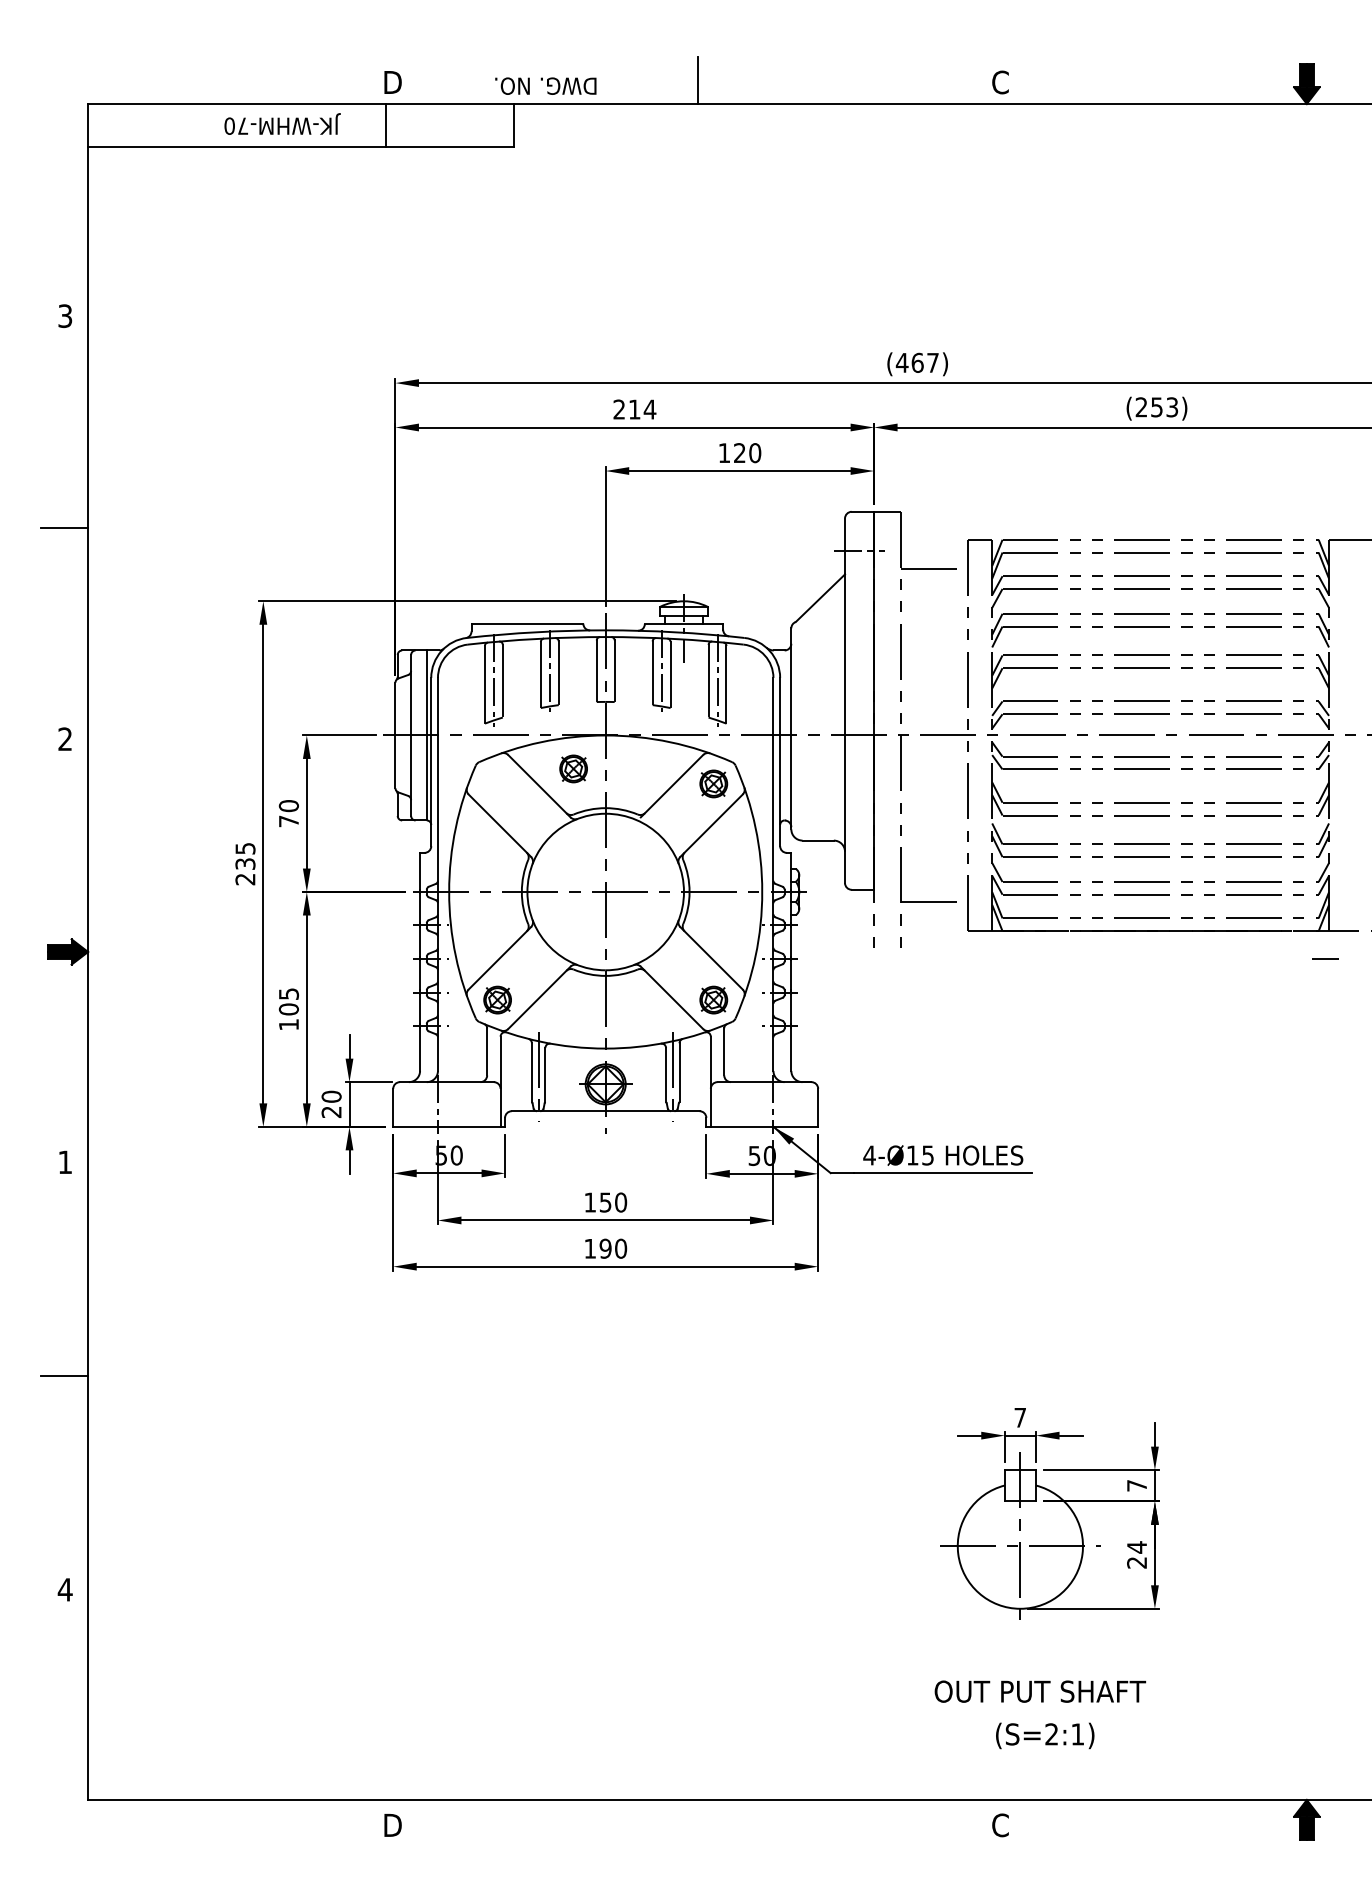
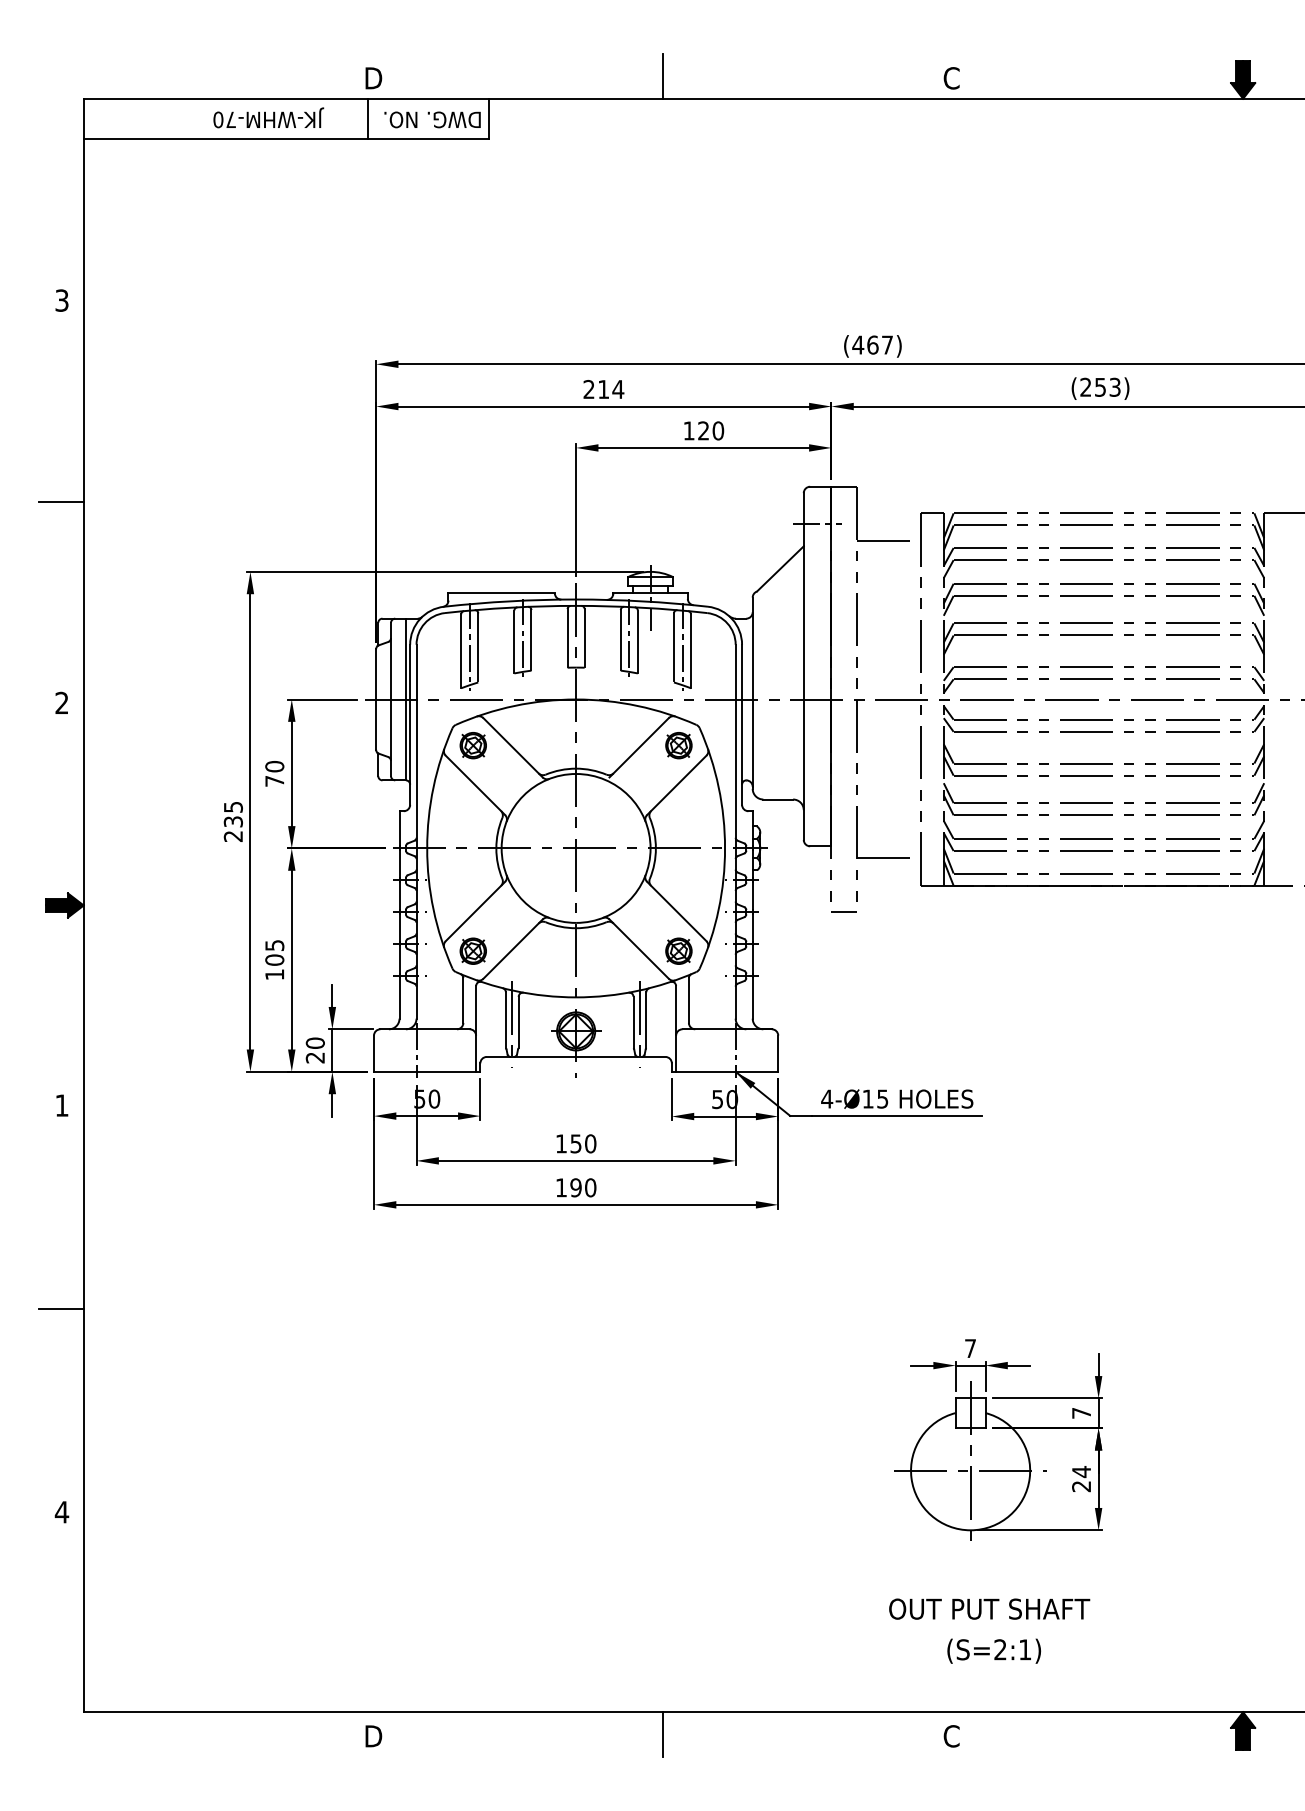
text: (545, 85) -> (432, 119), moved
part: (573, 768) -> (473, 745), moved
line: (1325, 958) -> (844, 911), moved
line: (697, 1823) -> (663, 1734), added

